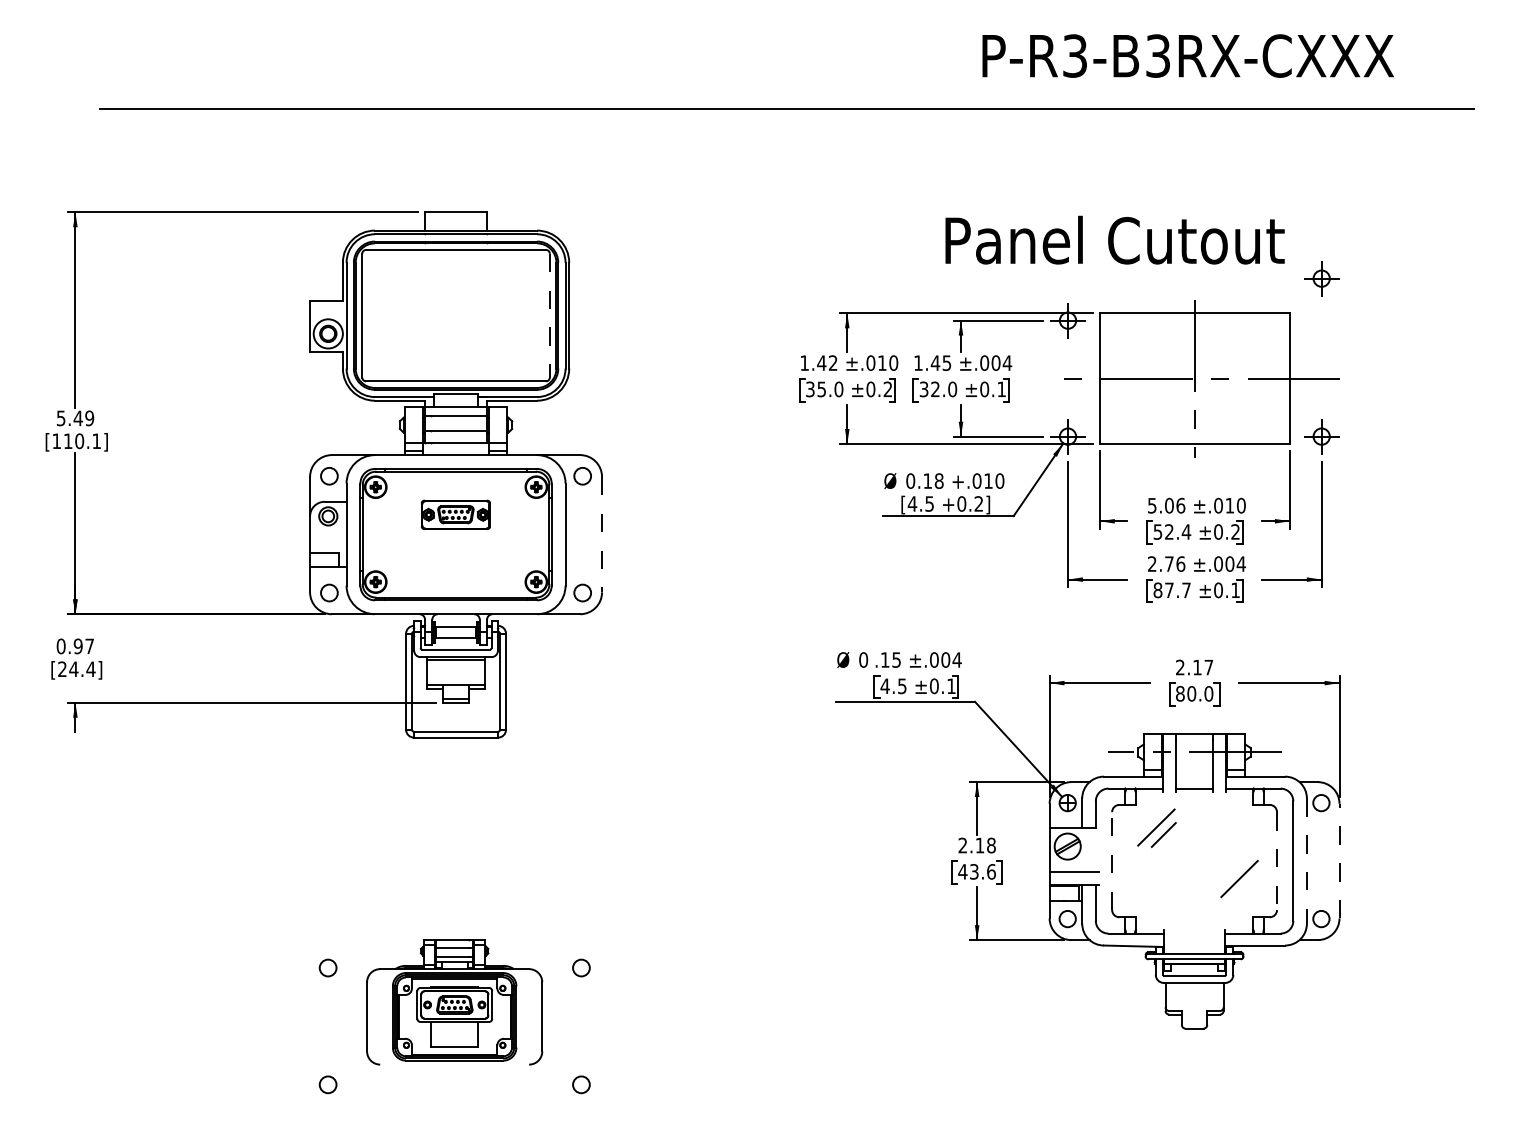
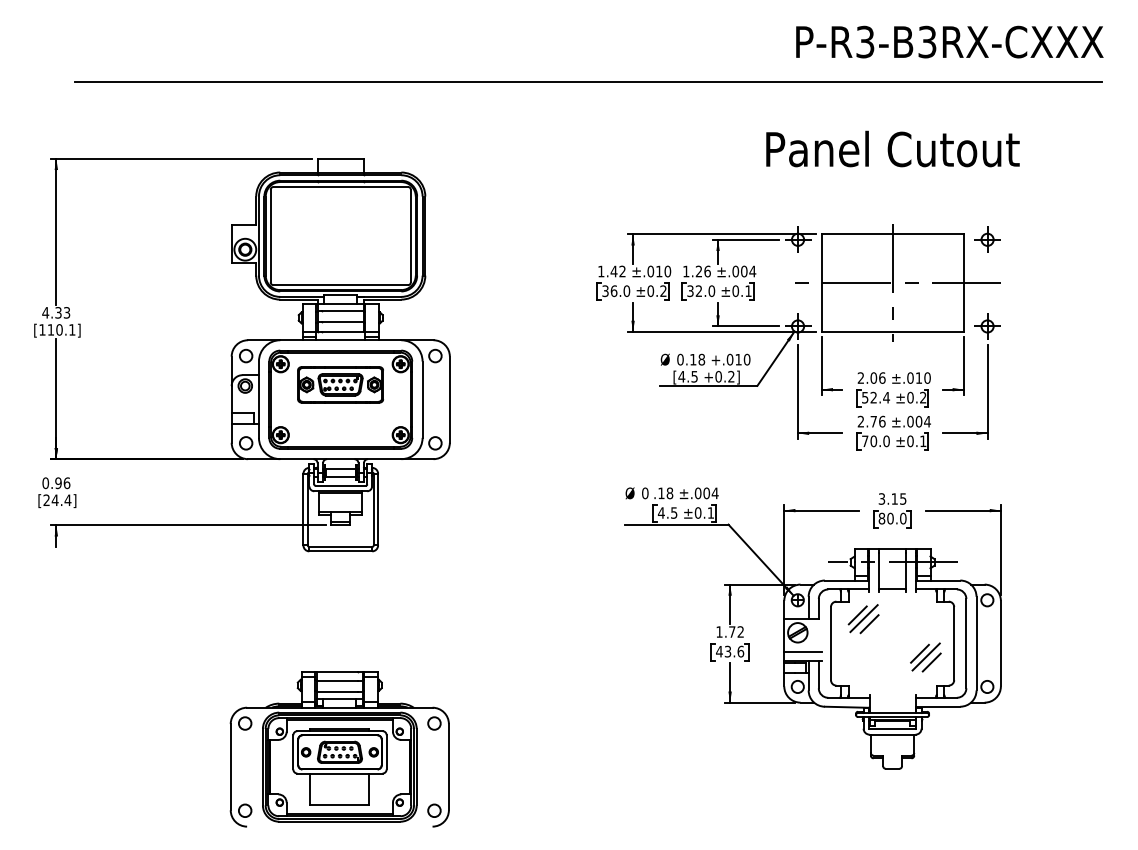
text: (1187, 55) -> (949, 41), moved
text: (1114, 239) -> (892, 148), moved
part: (1321, 278) -> (987, 239), moved
line: (549, 315) -> (410, 235), dashed -> solid
text: (940, 362) -> (702, 271), 1.45 -> 1.26
text: (821, 389) -> (613, 291), 35.0 -> 36.0
text: (75, 418) -> (56, 312), 5.49 -> 4.33
text: (1152, 505) -> (861, 377), 5.06 -> 2.06
part: (455, 514) -> (340, 384), size x1.67
line: (602, 534) -> (450, 399), dashed -> solid
text: (1171, 590) -> (875, 441), 87.7 -> 70.0
text: (89, 646) -> (66, 483), 0.97 -> 0.96
text: (896, 659) -> (669, 492), .15 -> .18
text: (1194, 667) -> (892, 498), 2.17 -> 3.15
line: (1148, 823) -> (858, 615), added
text: (976, 845) -> (729, 631), 2.18 -> 1.72
line: (1339, 860) -> (1000, 643), dashed -> solid
line: (1112, 861) -> (831, 643), dashed -> solid
line: (1277, 861) -> (954, 643), dashed -> solid
line: (1306, 861) -> (976, 643), dashed -> solid
line: (1231, 874) -> (920, 653), added
line: (1246, 886) -> (931, 662), added
part: (454, 1002) -> (339, 749), size x1.67

